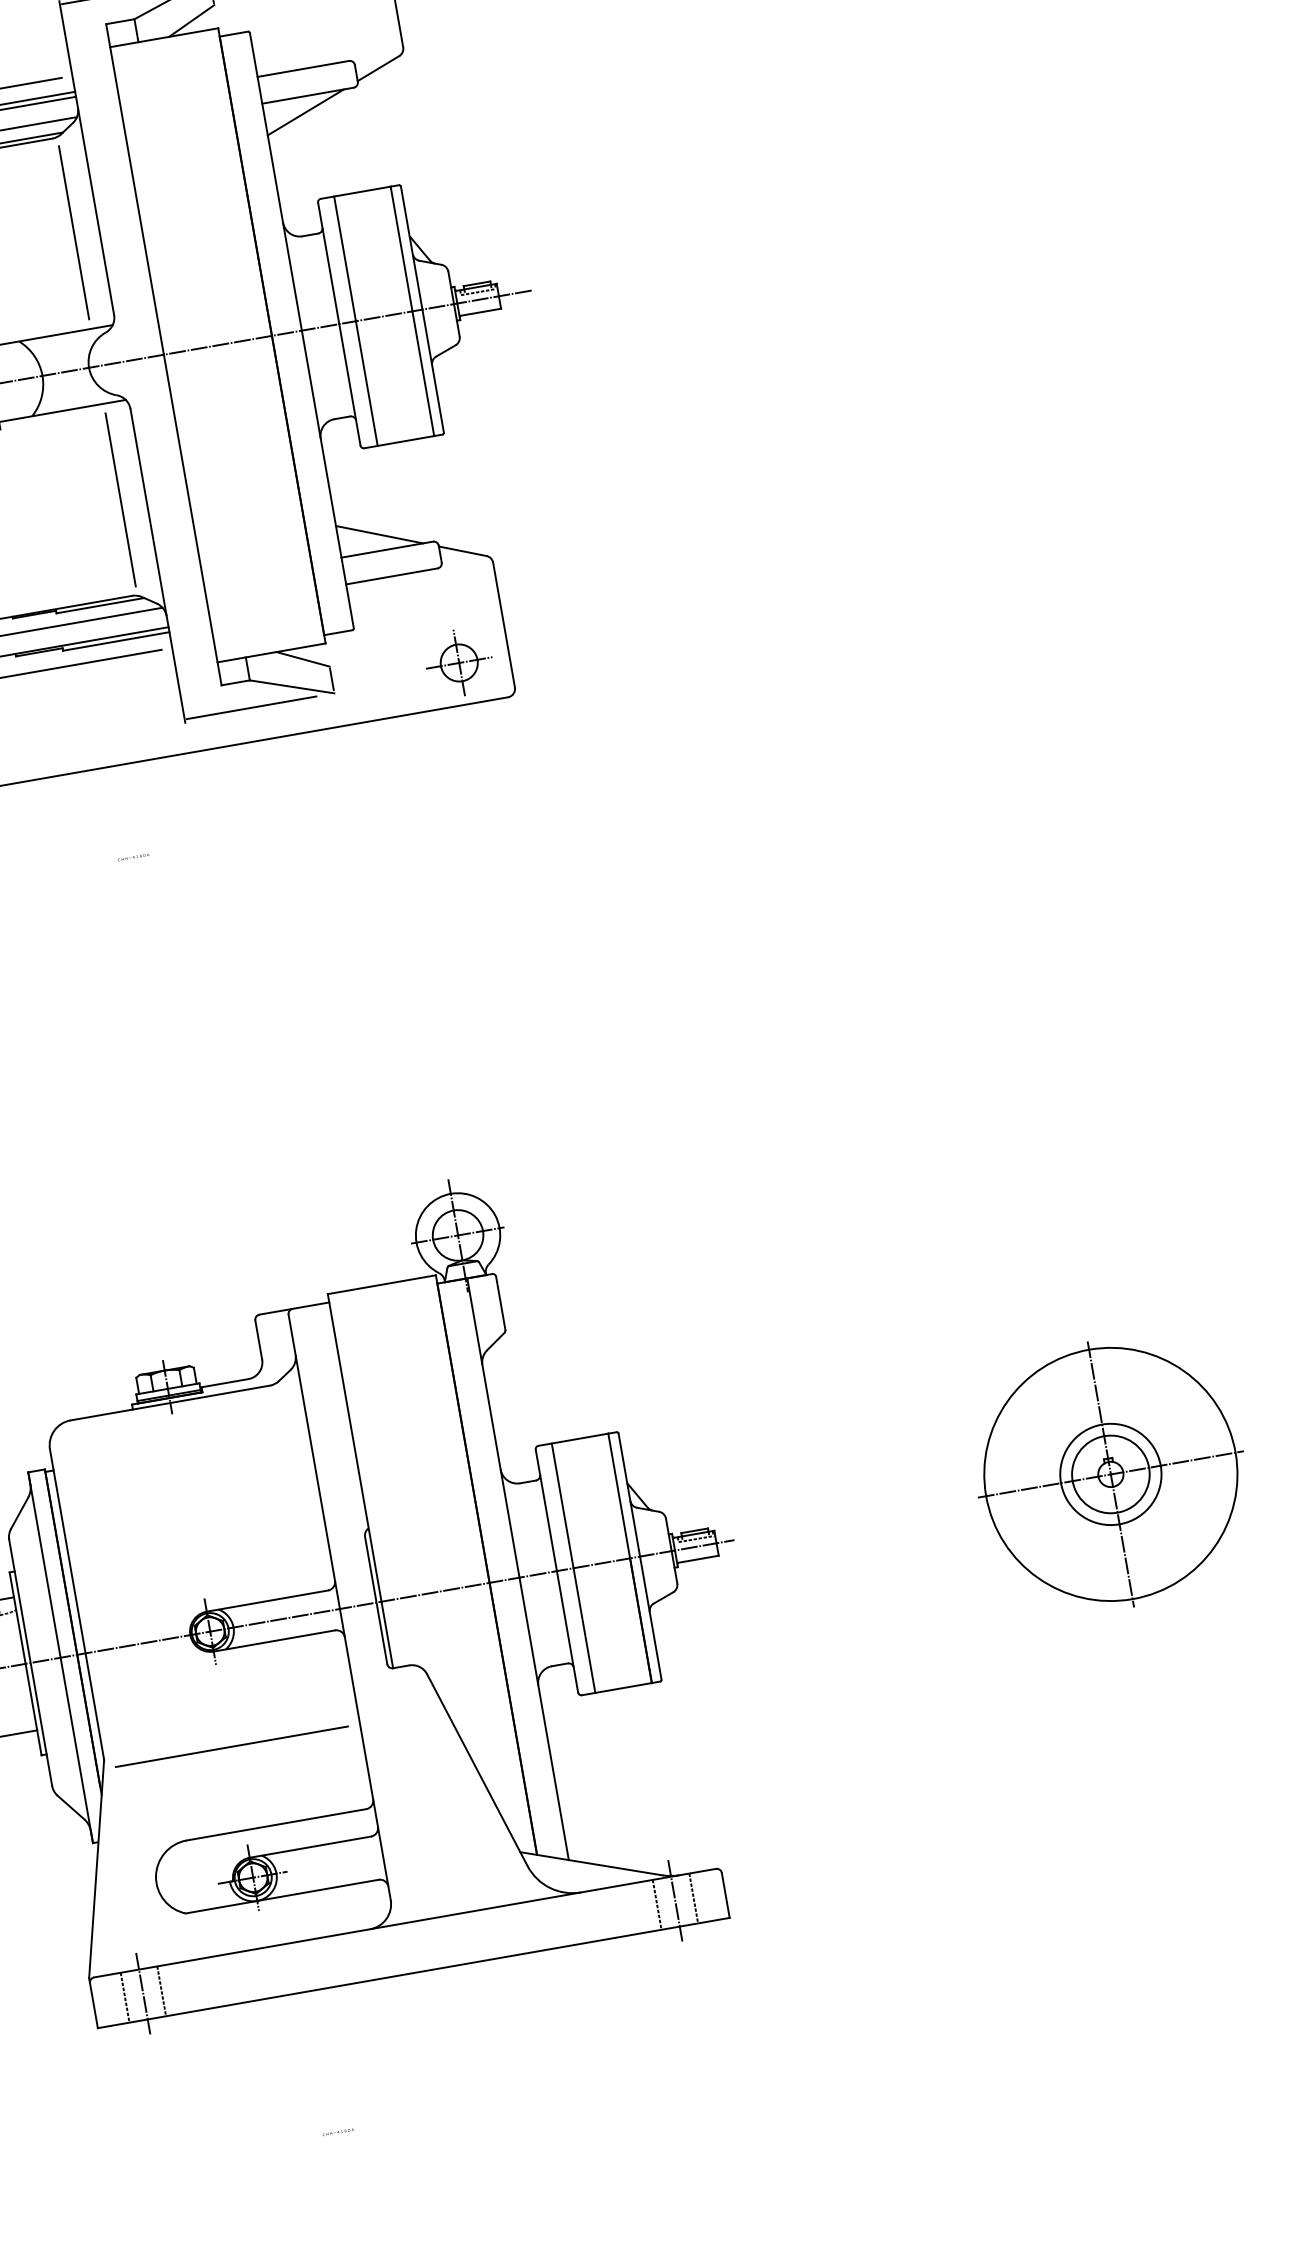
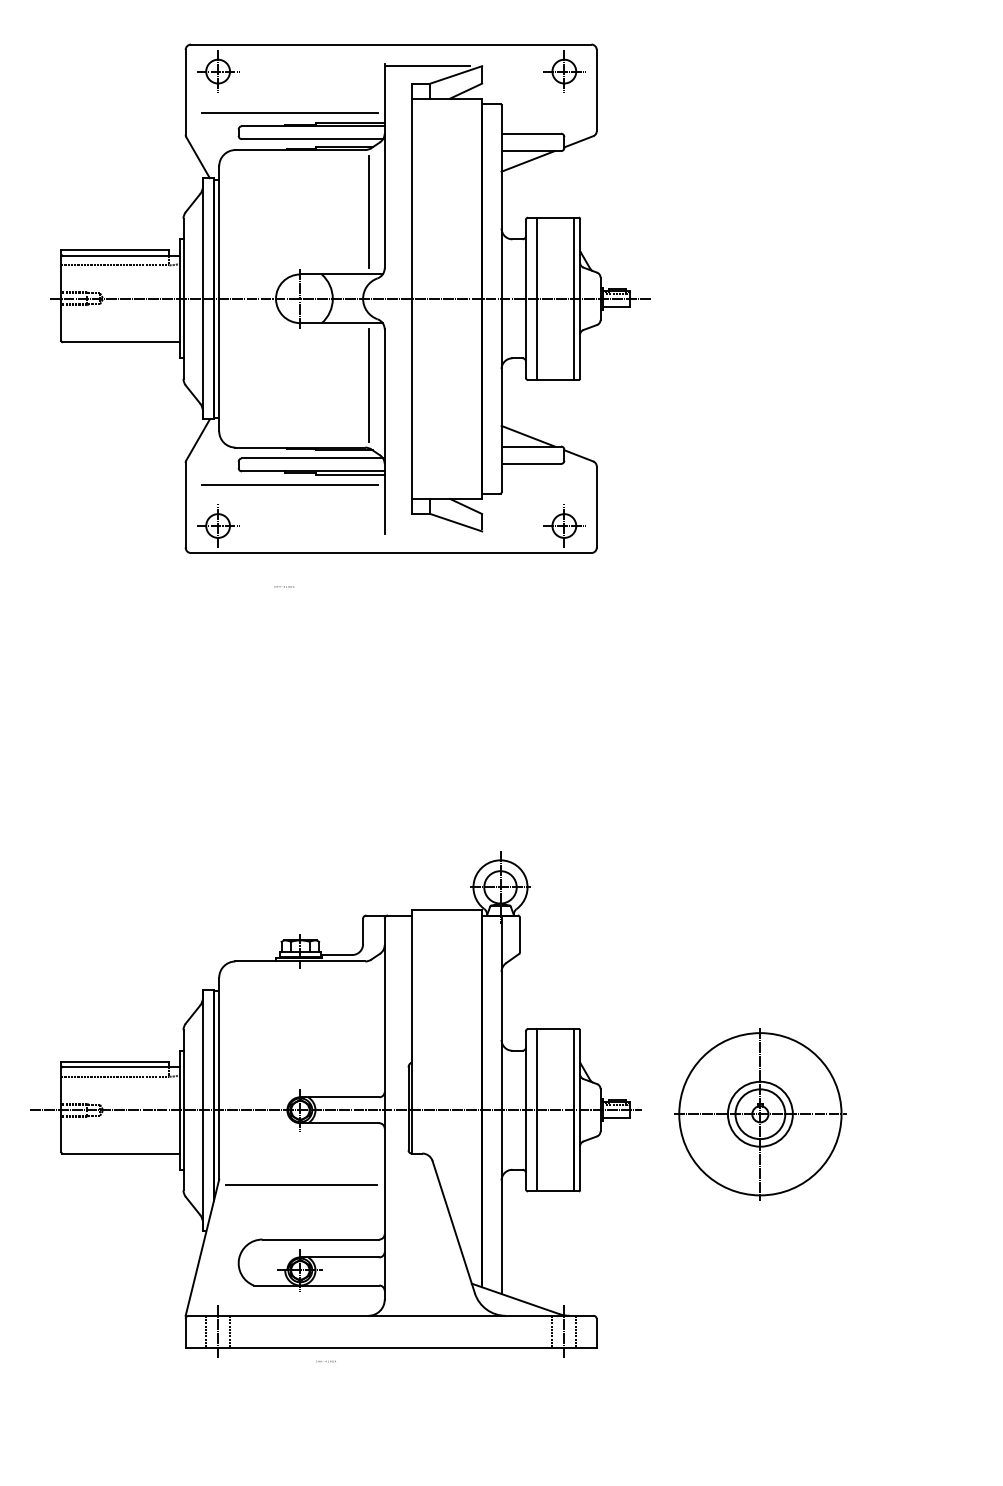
line: (251, 707) -> (428, 531), removed
text: (133, 856) -> (284, 586), moved
part: (1111, 1474) -> (760, 1114), moved
text: (337, 2132) -> (325, 1361), moved

